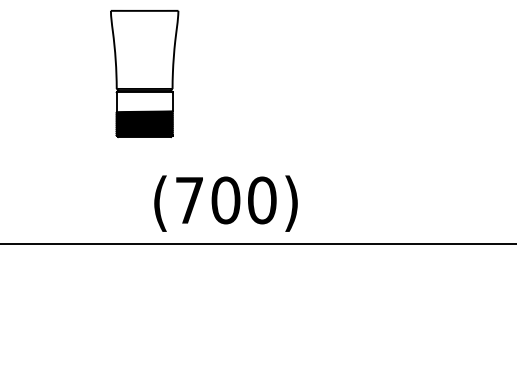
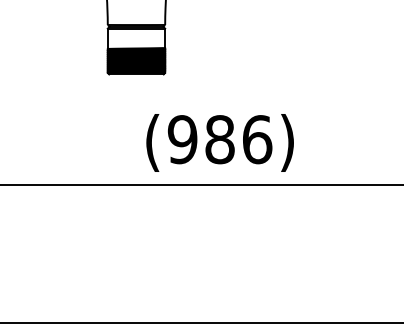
text: (225, 200) -> (219, 139), (700) -> (986)

